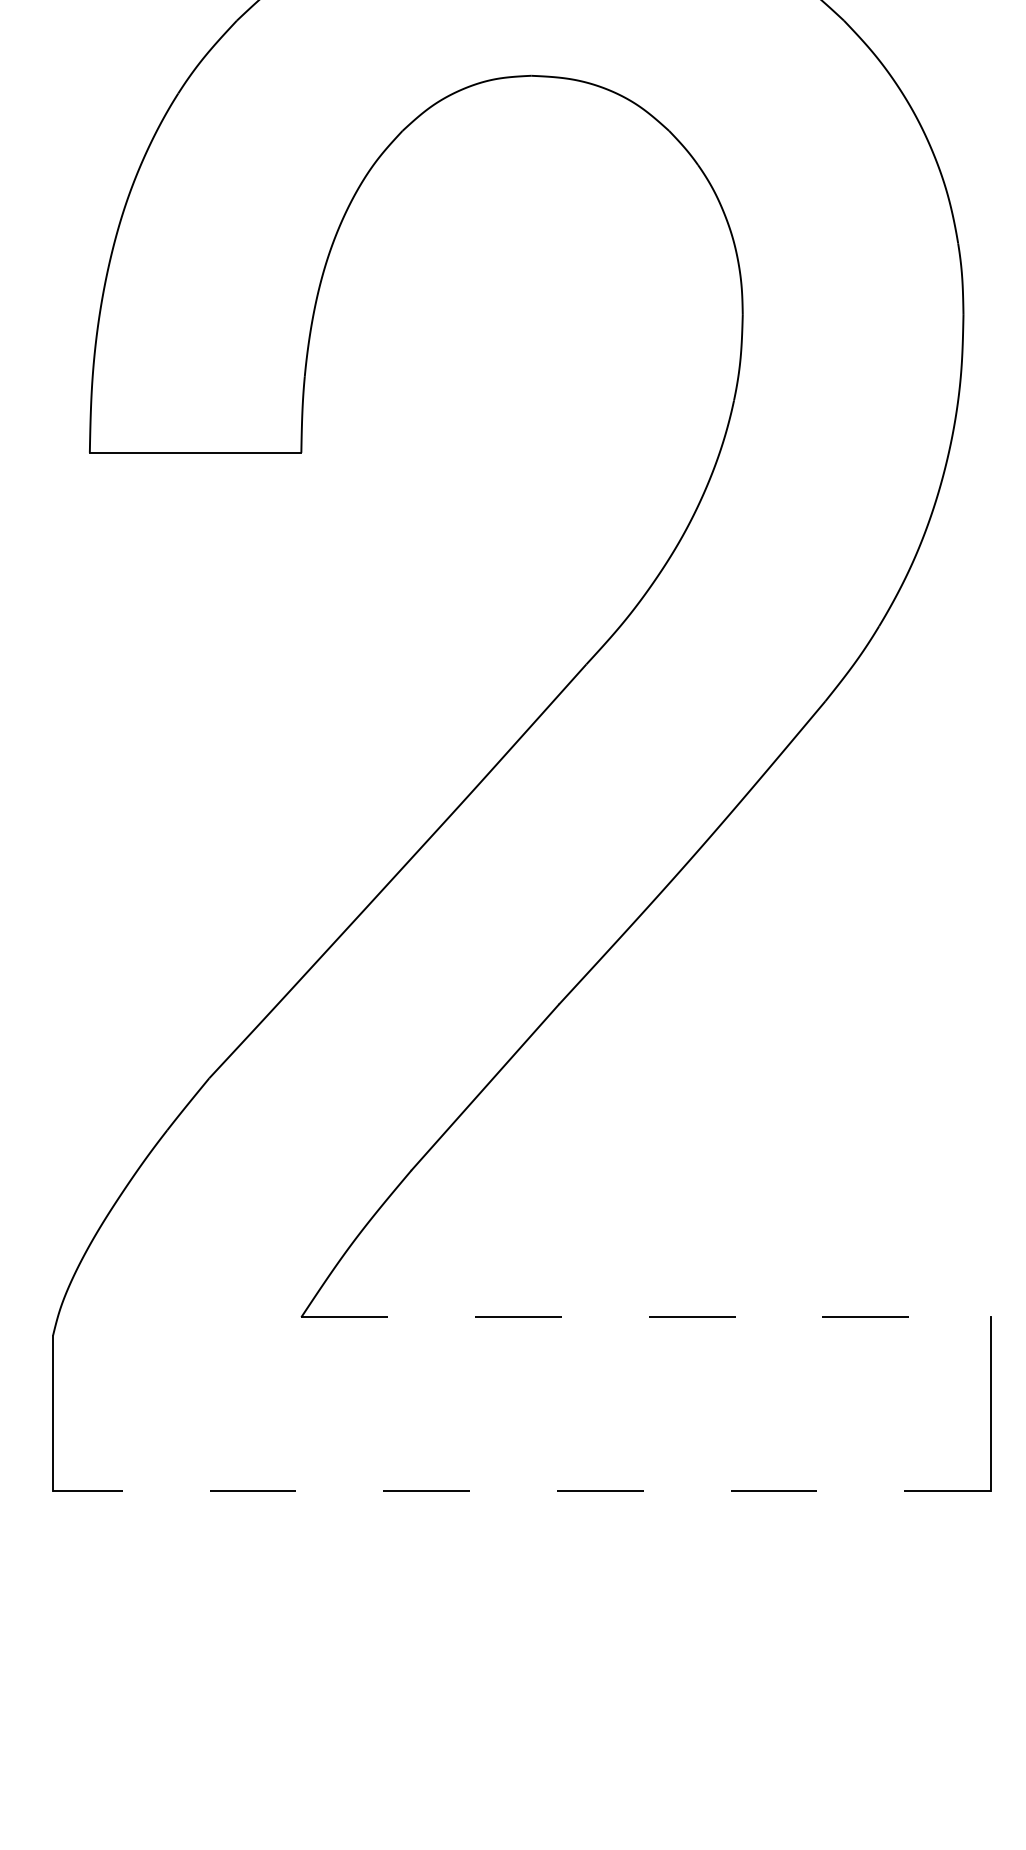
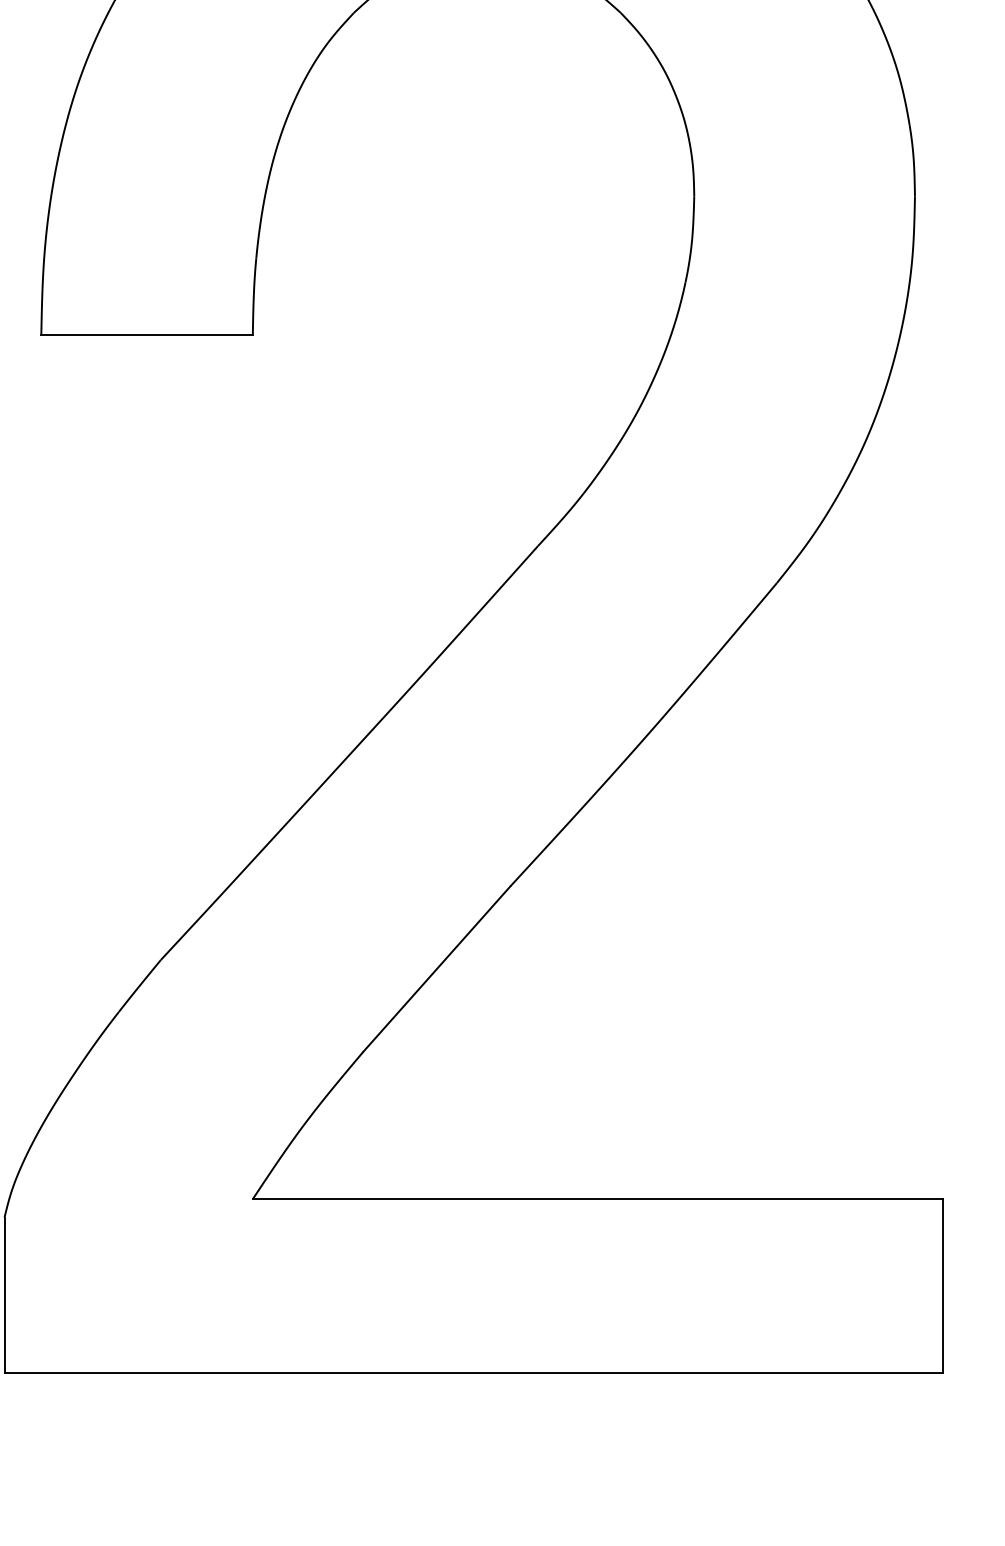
line: (646, 1317) -> (597, 1199), dashed -> solid
line: (521, 1491) -> (472, 1373), dashed -> solid

